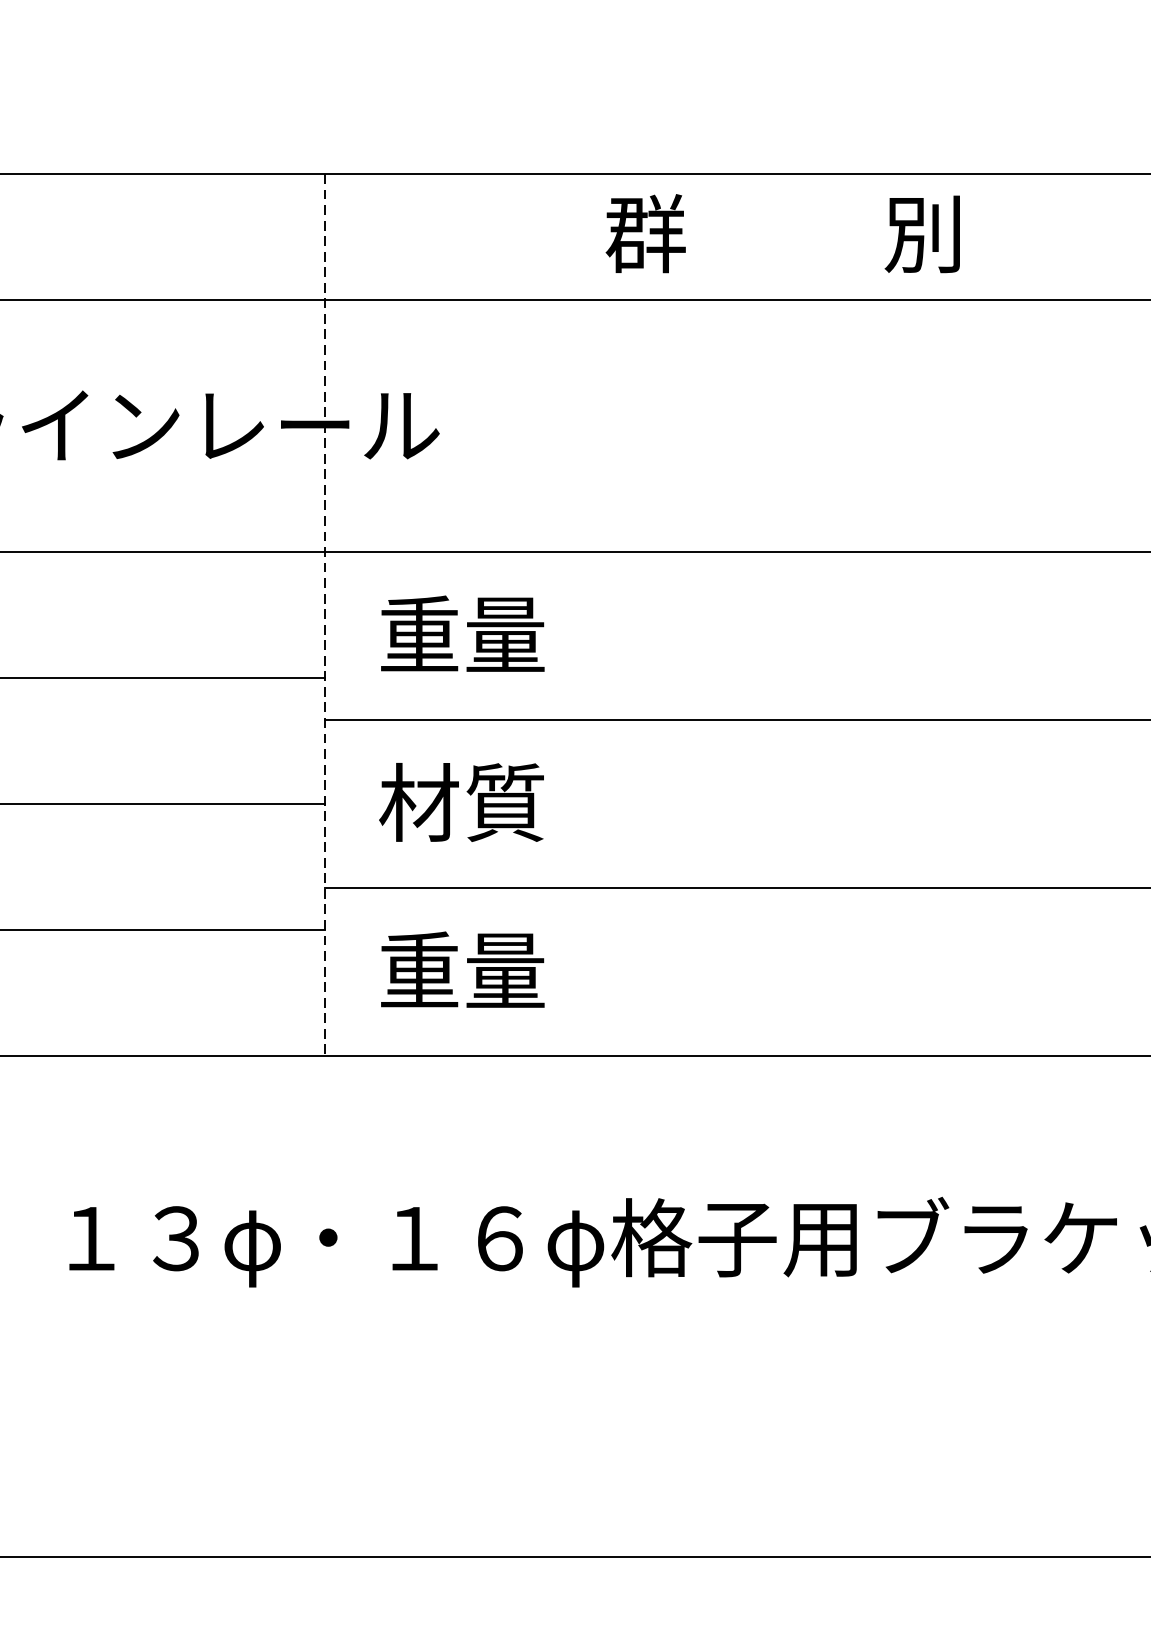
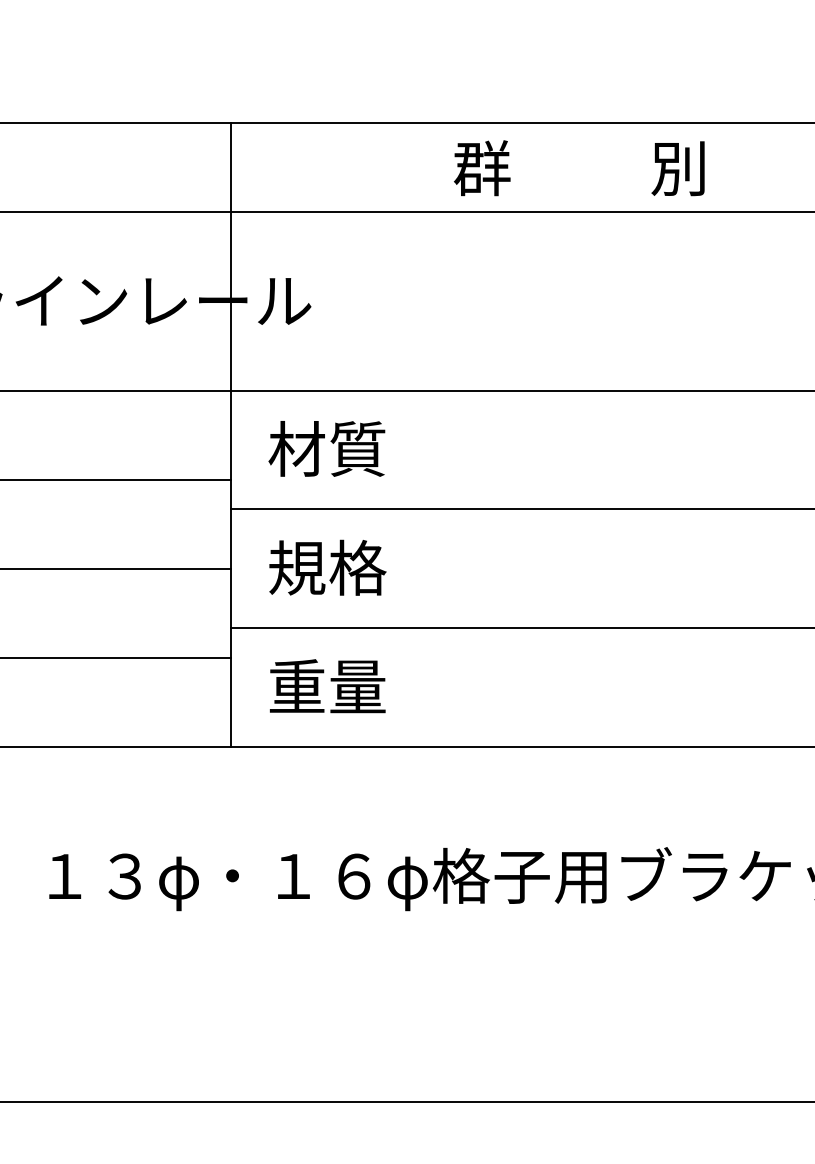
text: (783, 234) -> (579, 168), moved
line: (325, 615) -> (230, 435), dashed -> solid
text: (461, 633) -> (326, 448), 重量 -> 材質
text: (462, 802) -> (327, 567), 材質 -> 規格

